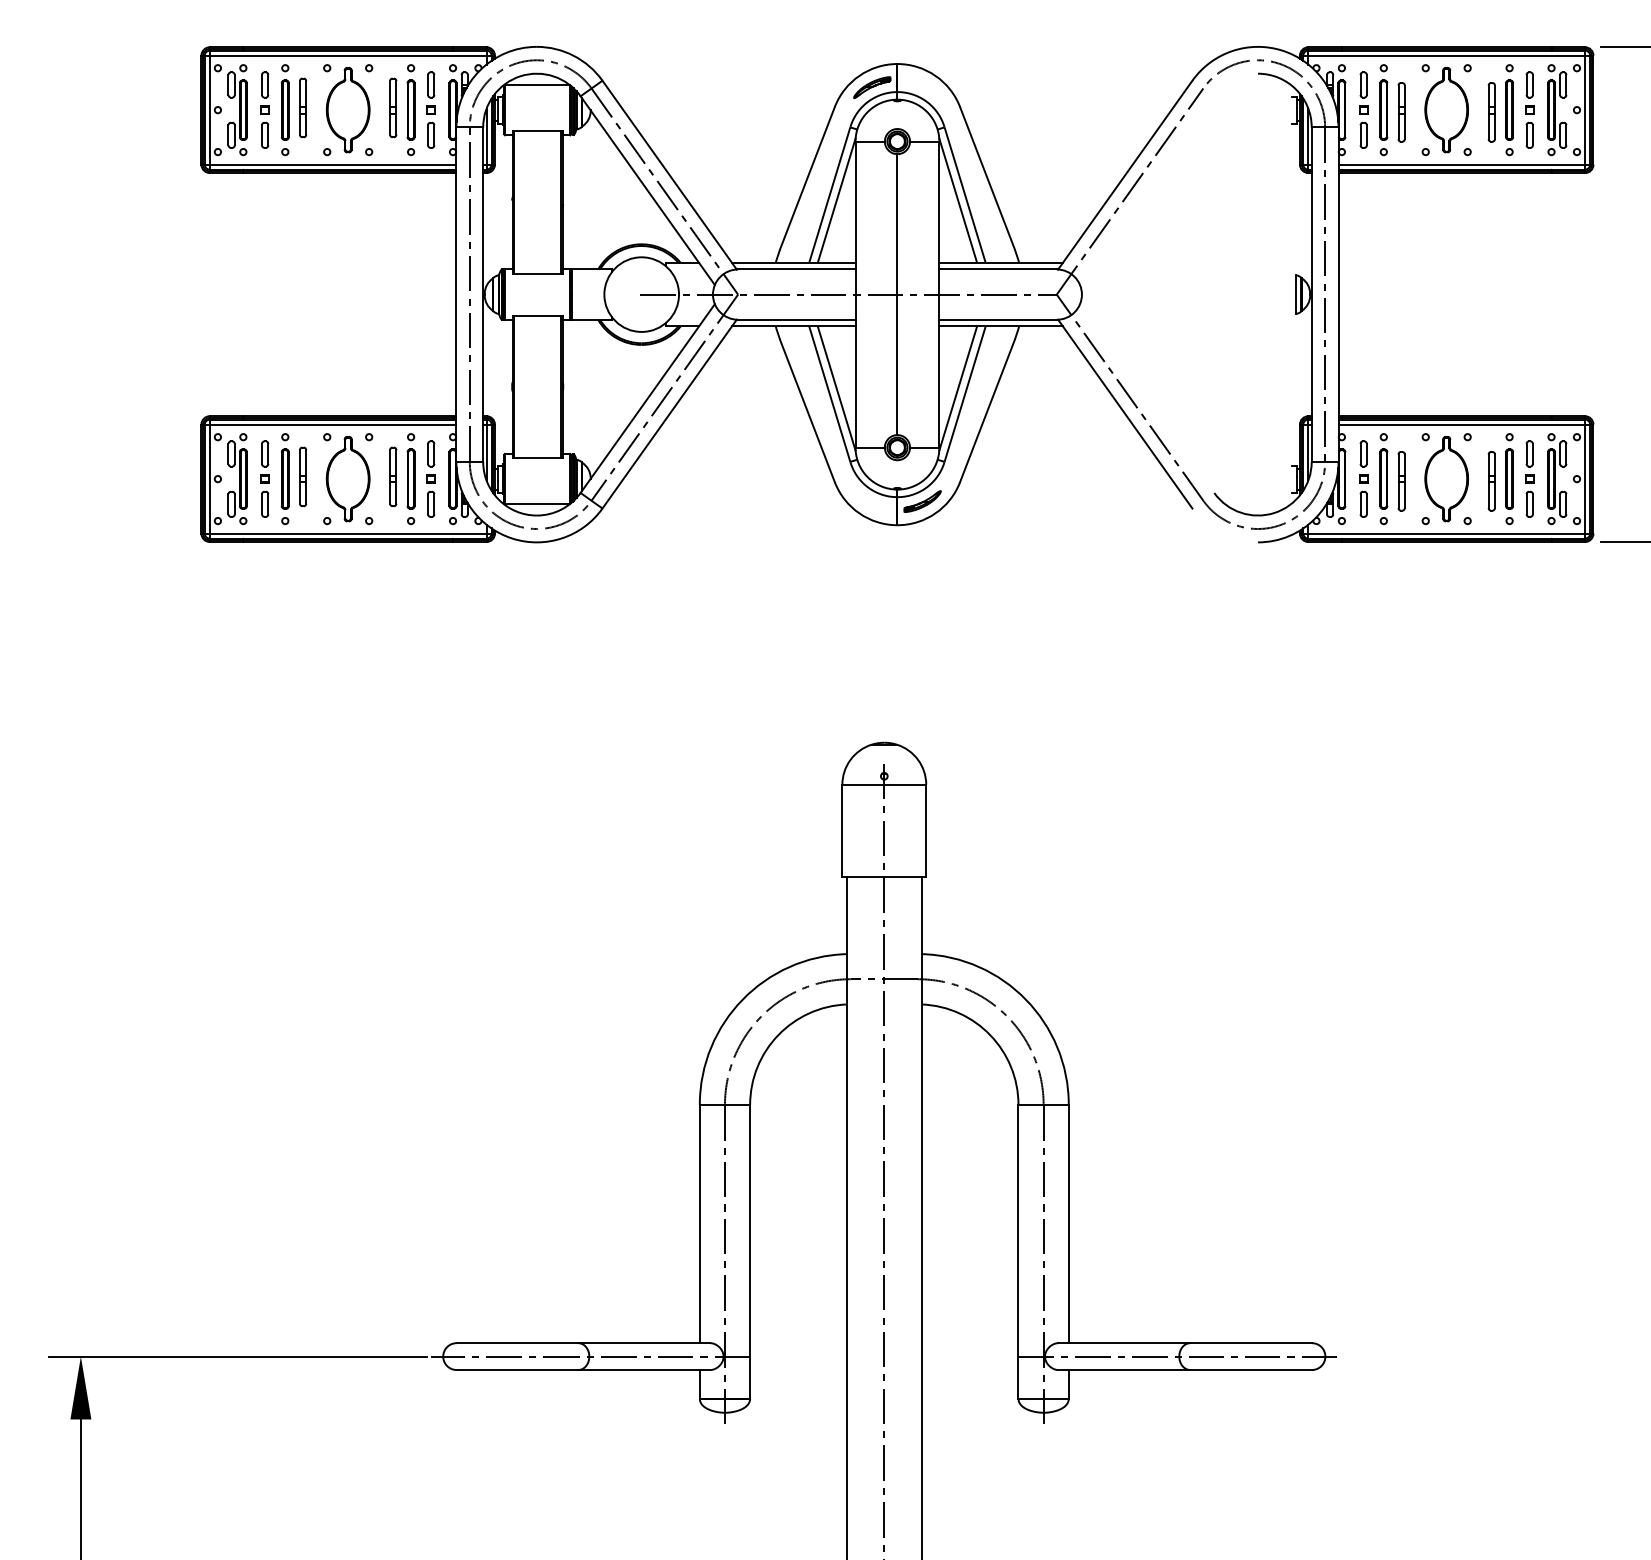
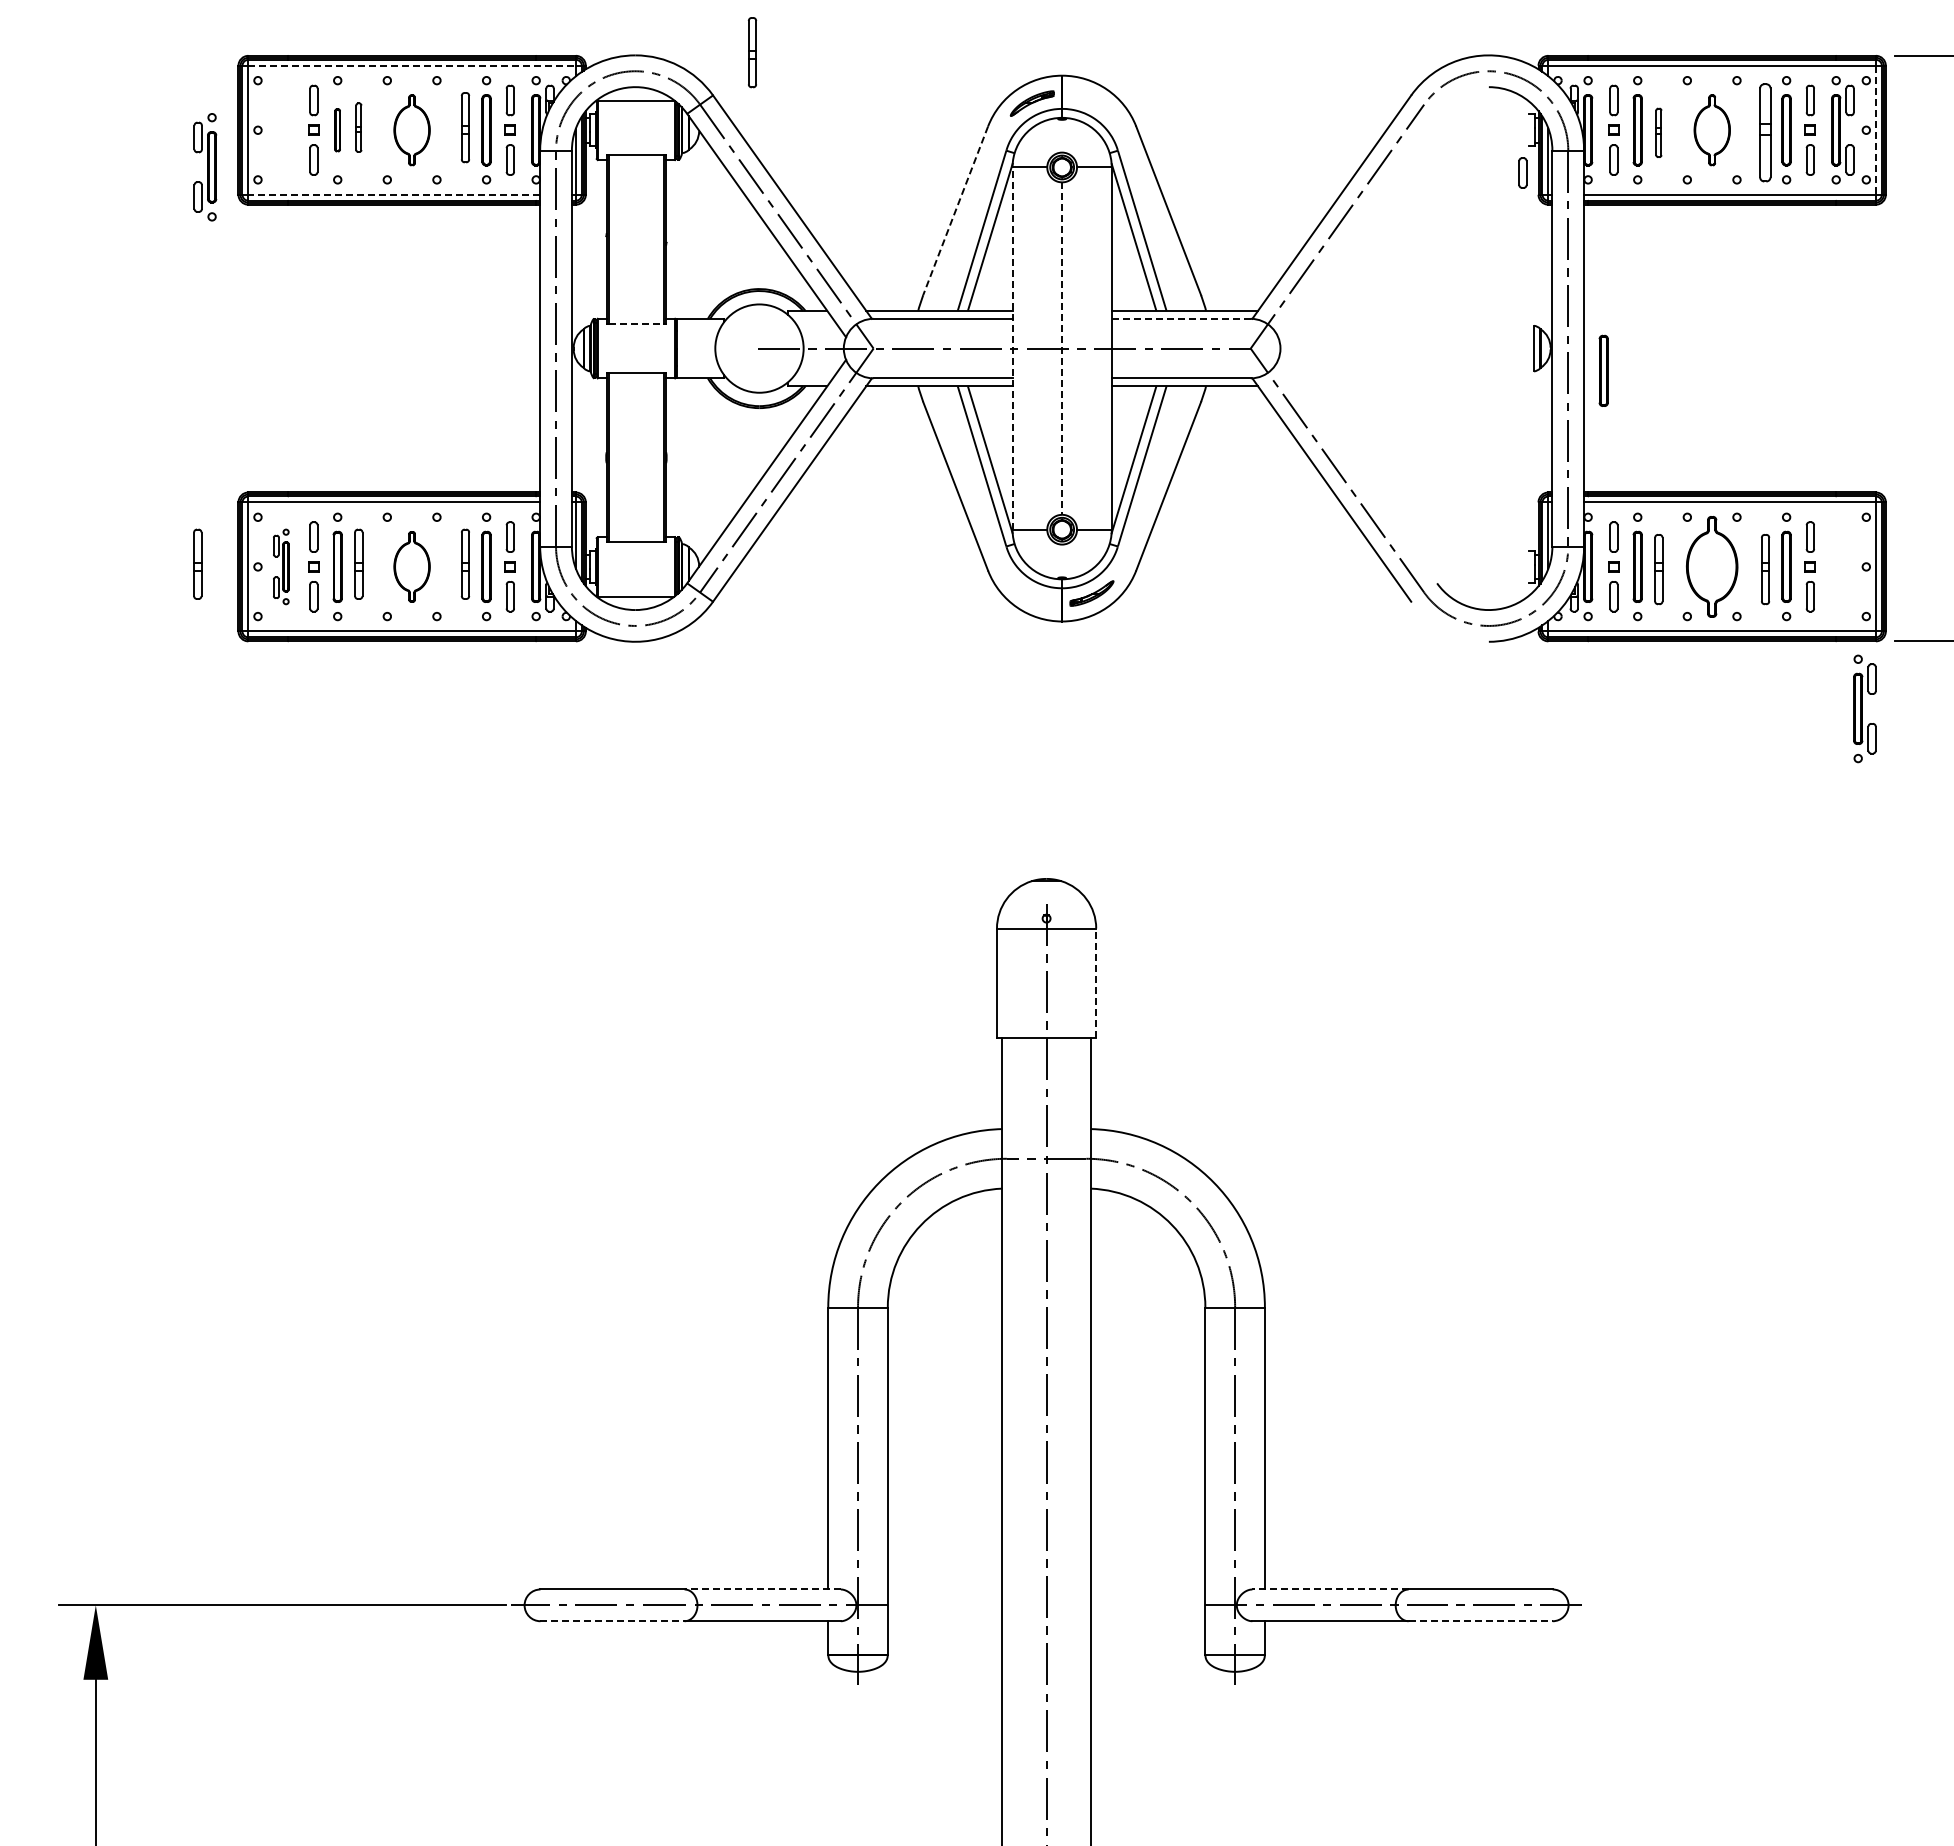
part: (635, 44) -> (752, 52), added
line: (348, 55) -> (412, 65), solid -> dashed
part: (302, 107) -> (358, 127), size x0.7
part: (237, 110) -> (205, 167), moved
part: (285, 110) -> (337, 130), size x0.6
part: (347, 110) -> (411, 130), size x0.7
part: (1446, 110) -> (1712, 130), size x0.7
line: (1584, 110) -> (1875, 130), solid -> dashed
part: (1401, 112) -> (1658, 132), size x0.7
part: (1491, 112) -> (1765, 132), size x1.4
part: (1286, 145) -> (1522, 172), added
line: (333, 164) -> (394, 194), solid -> dashed
line: (807, 178) -> (955, 211), solid -> dashed
line: (997, 269) -> (1180, 318), solid -> dashed
line: (537, 273) -> (636, 323), solid -> dashed
line: (855, 294) -> (1012, 348), solid -> dashed
line: (897, 295) -> (1062, 349), solid -> dashed
part: (1354, 313) -> (1603, 370), added
part: (166, 476) -> (197, 563), added
part: (237, 478) -> (281, 566), size x0.7
part: (347, 478) -> (411, 566), size x0.7
part: (1556, 478) -> (1864, 708), moved
line: (926, 831) -> (1096, 983), solid -> dashed
line: (644, 1343) -> (762, 1589), solid -> dashed
line: (1124, 1343) -> (1330, 1589), solid -> dashed
line: (518, 1370) -> (613, 1621), solid -> dashed
line: (1251, 1370) -> (1481, 1621), solid -> dashed

